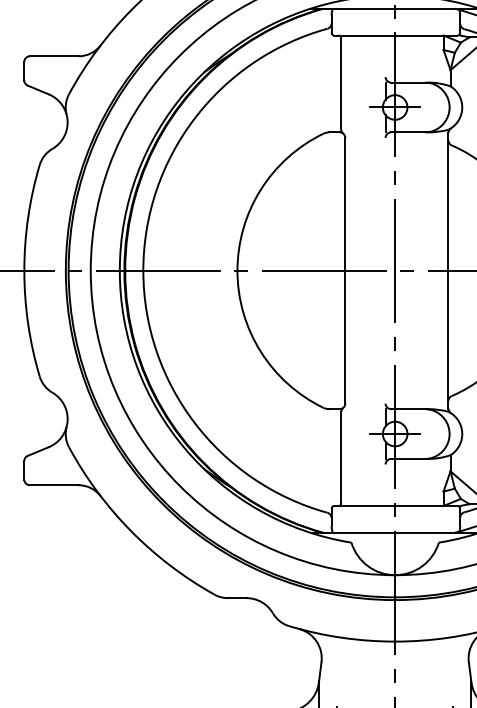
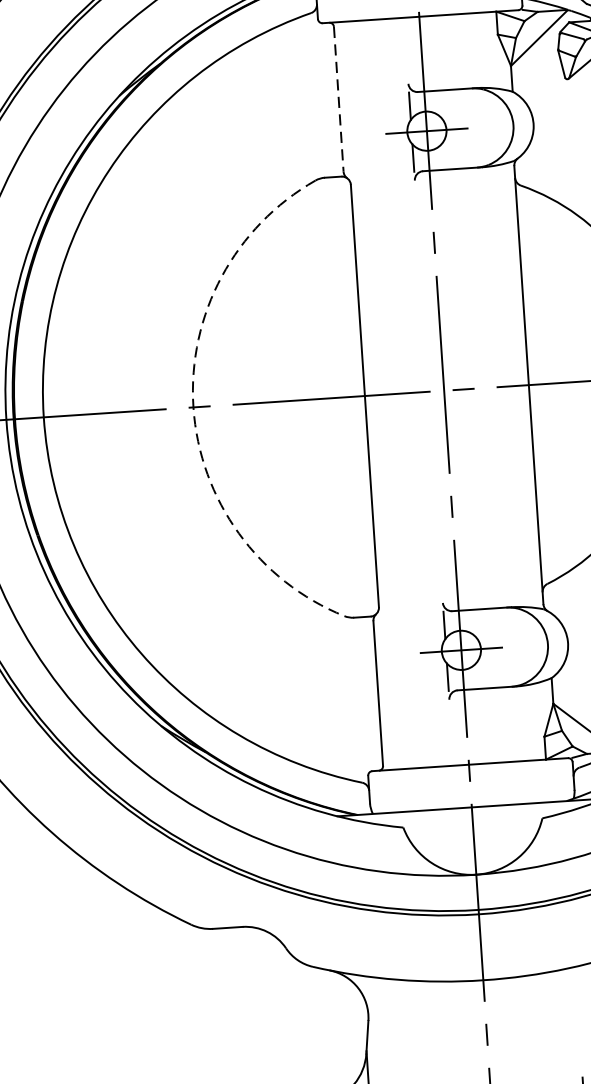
line: (341, 83) -> (339, 98), solid -> dashed
arc: (237, 270) -> (193, 406), solid -> dashed

